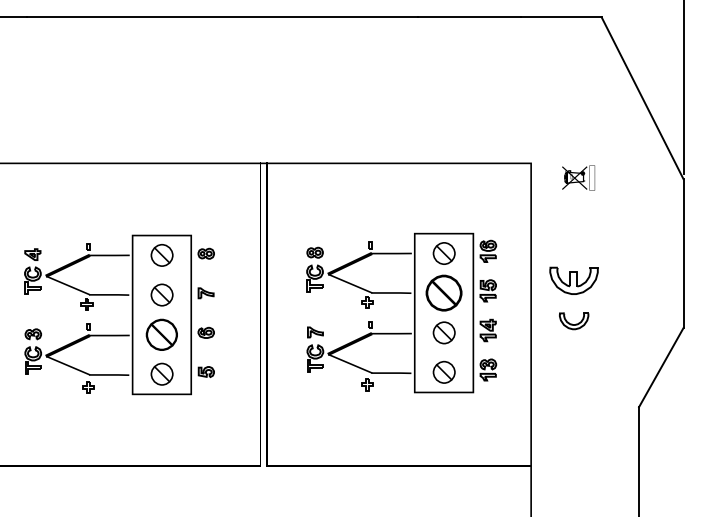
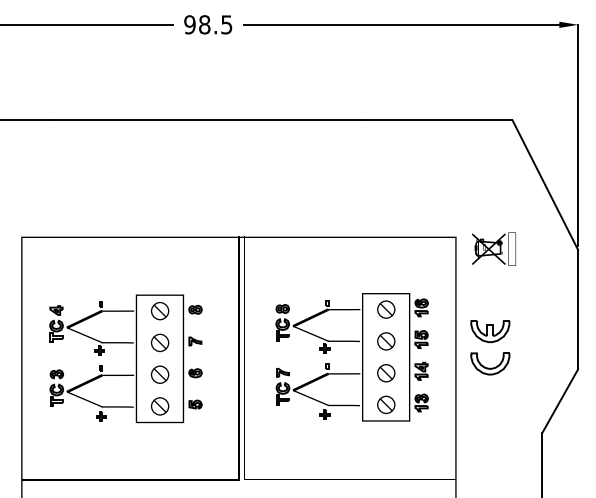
part: (577, 177) -> (493, 248), size x1.67
part: (444, 293) -> (386, 341), size x0.62
part: (574, 320) -> (490, 363), size x1.67
part: (162, 334) -> (160, 374), size x0.71

